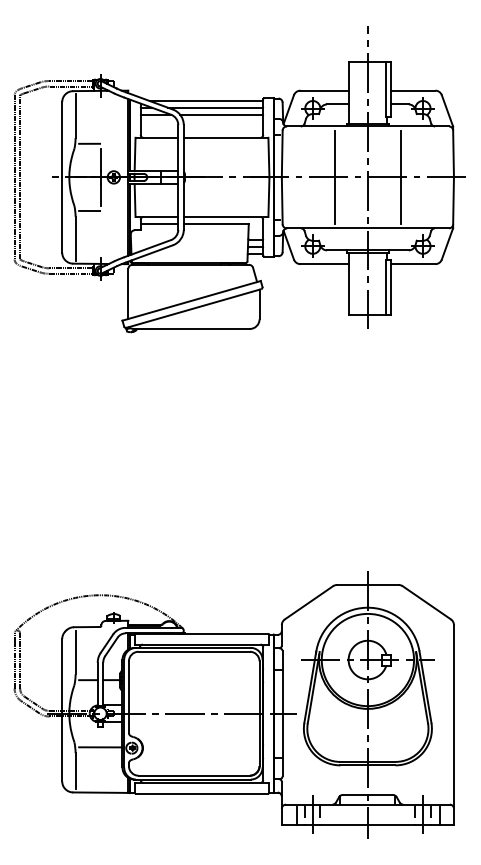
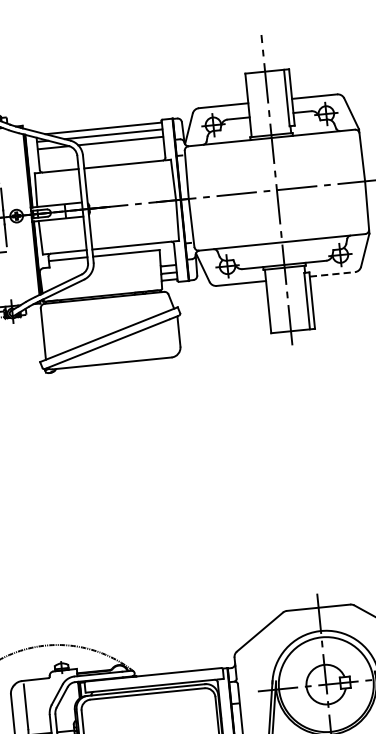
line: (334, 177) -> (242, 193), removed
line: (400, 177) -> (310, 186), removed
line: (413, 264) -> (332, 274), solid -> dashed

